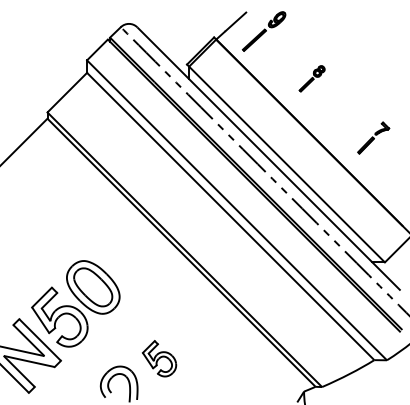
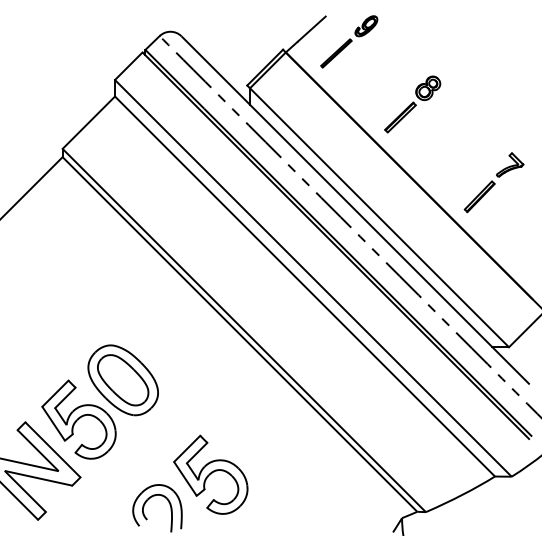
part: (311, 78) -> (412, 104), size x1.67
part: (373, 137) -> (493, 182), size x1.43
part: (159, 358) -> (210, 474), size x1.67

